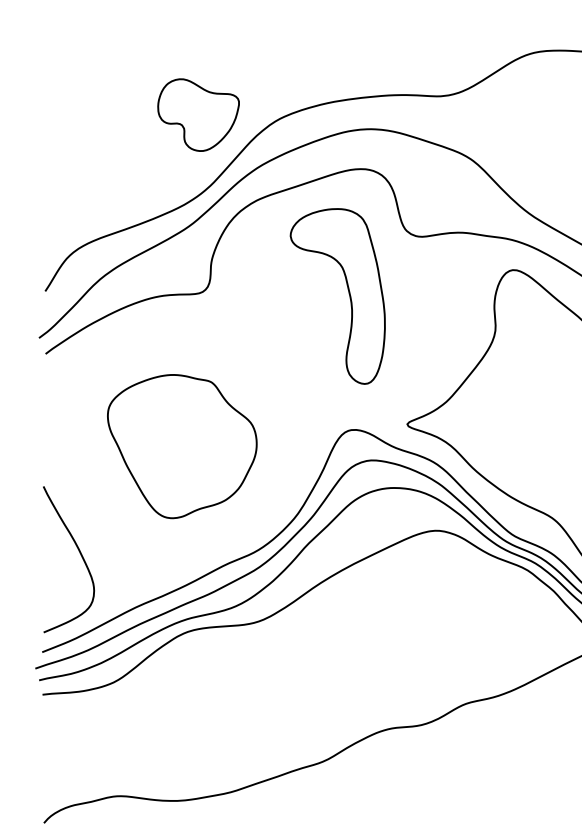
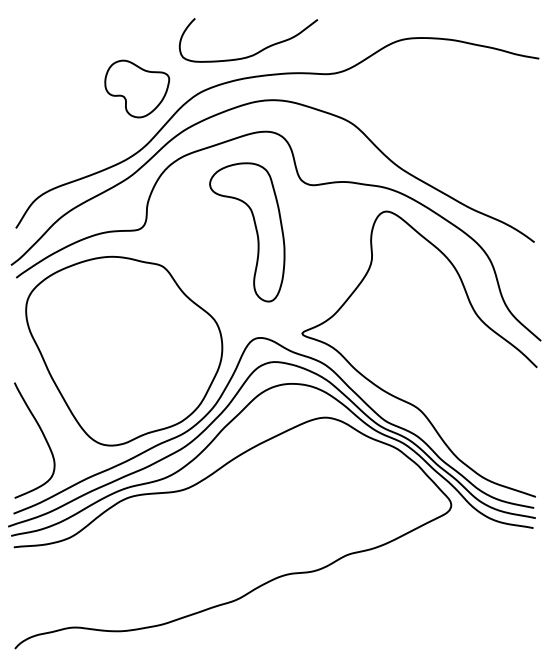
curve: (346, 70) -> (254, 53), added
part: (182, 445) -> (124, 350), size x1.67

